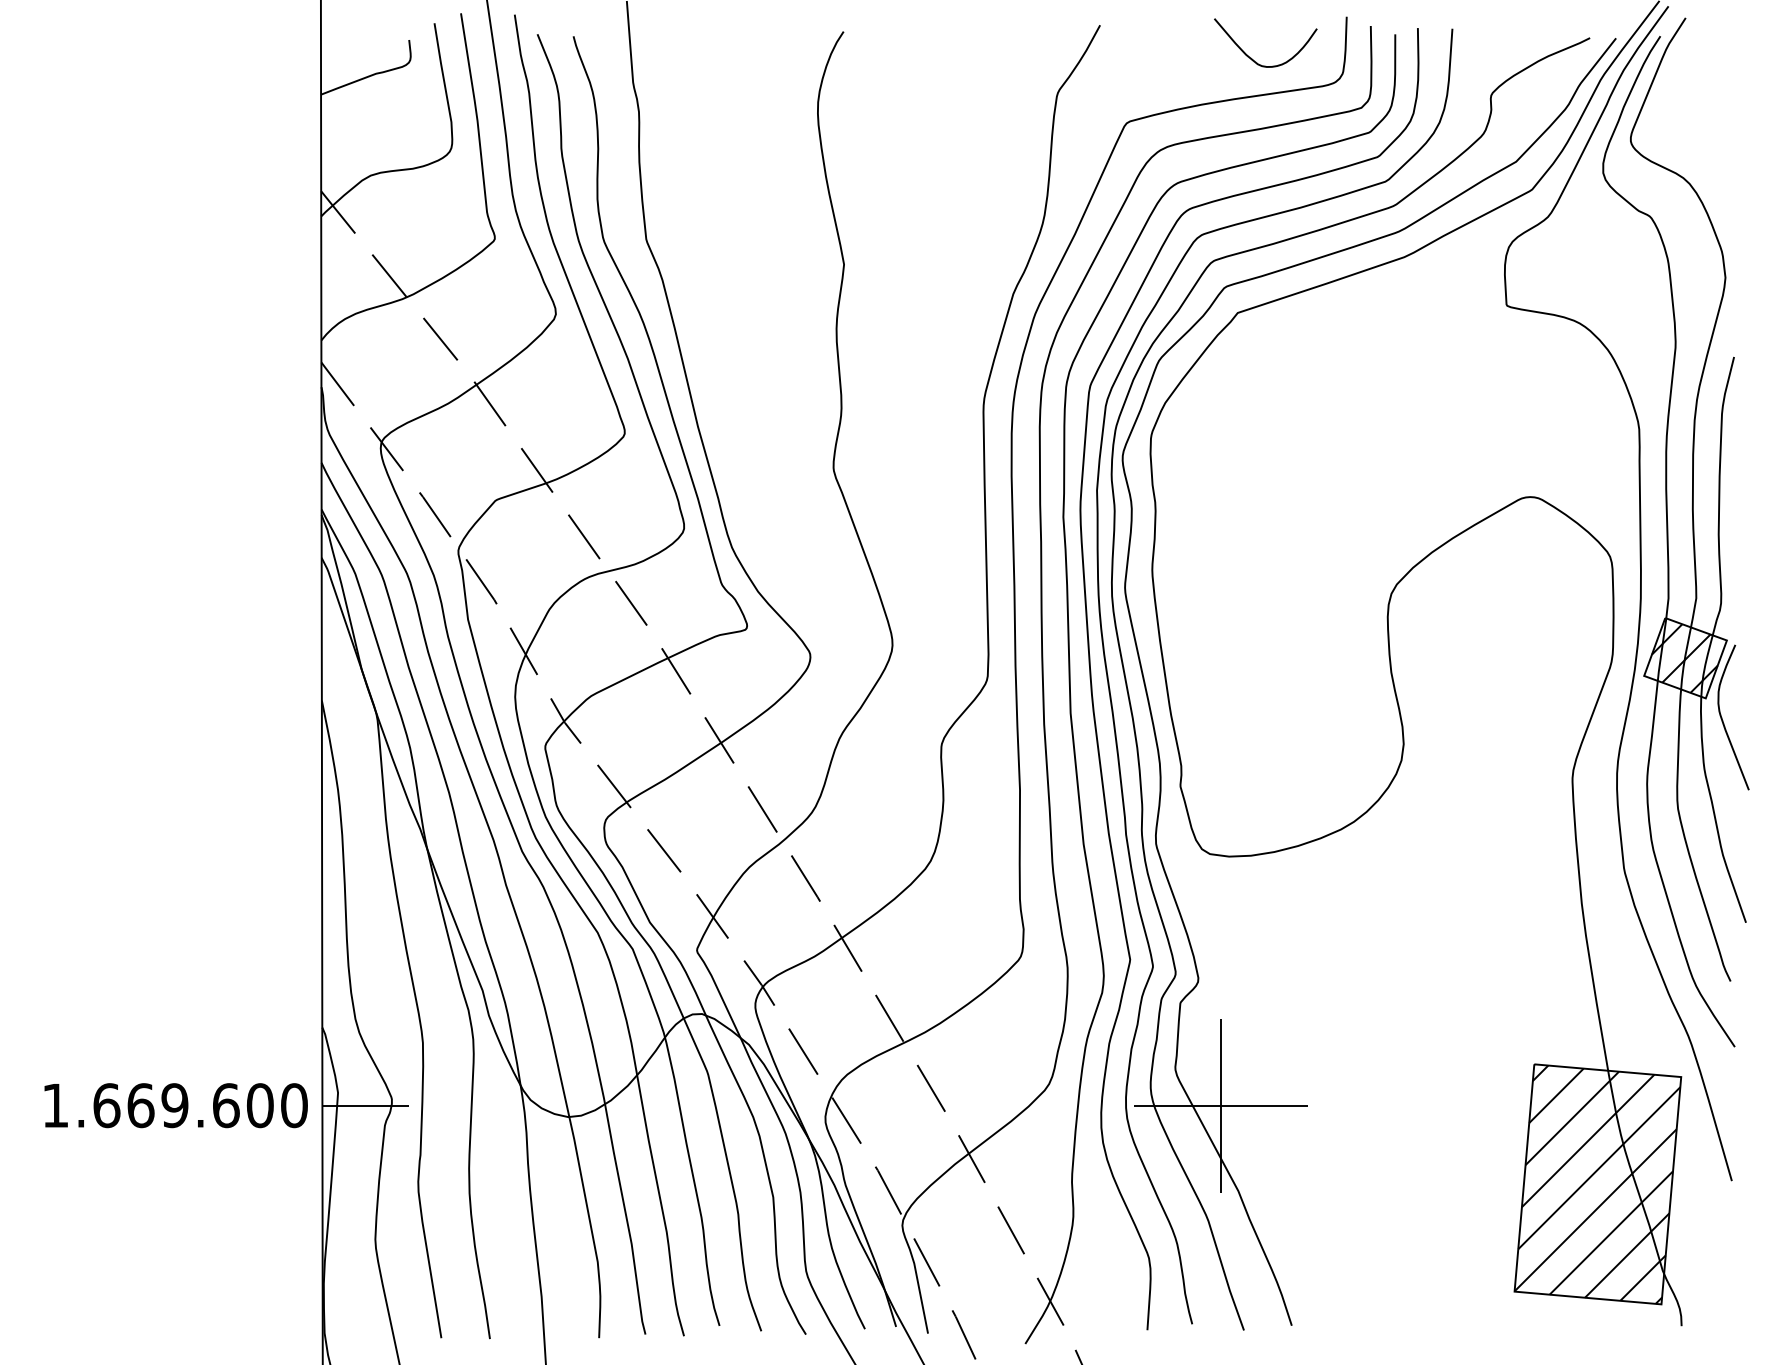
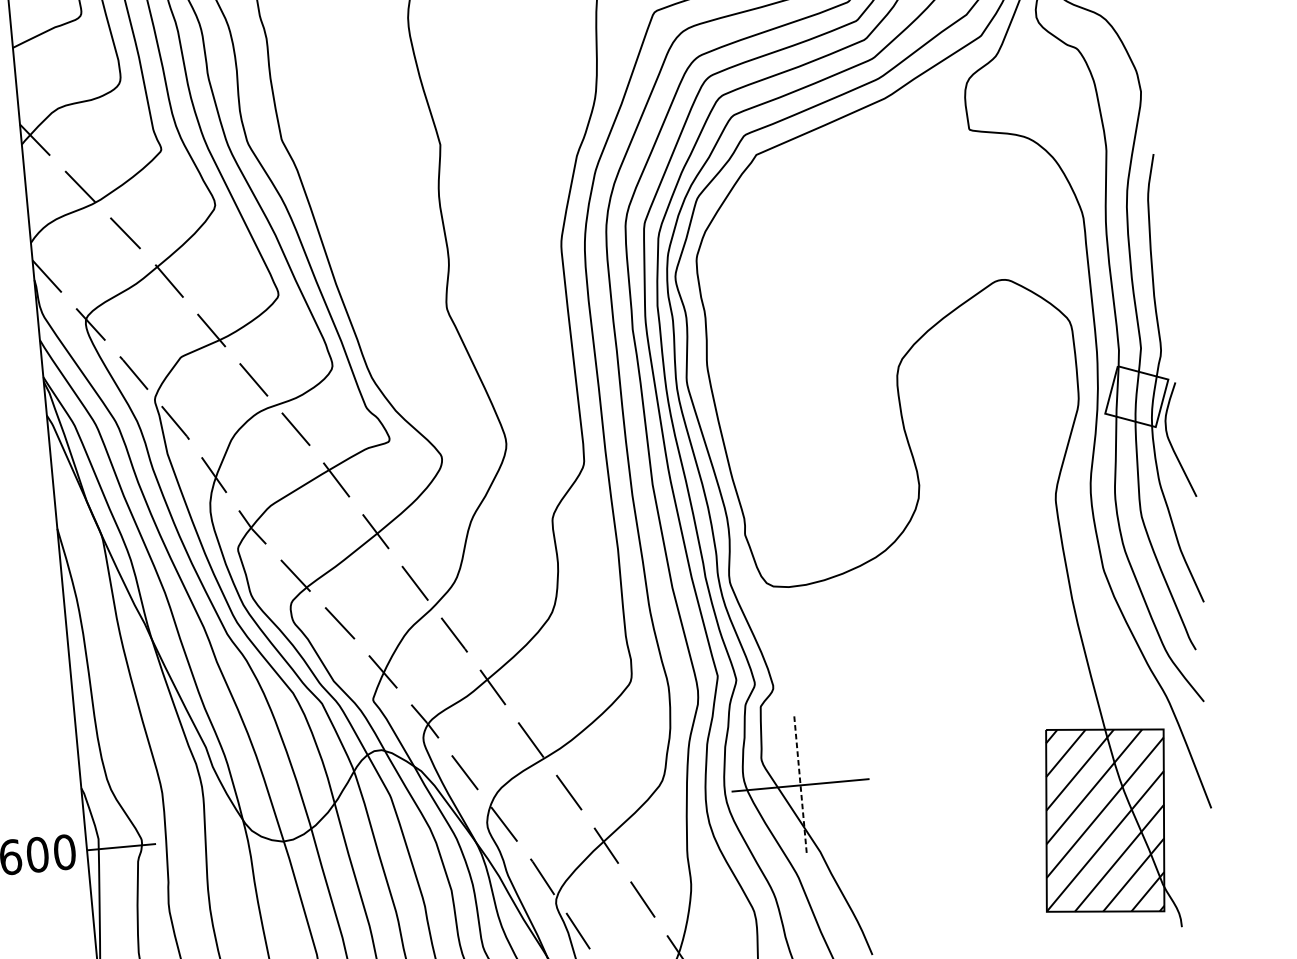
hatch: (1684, 658) -> (1135, 396), removed
line: (1221, 1105) -> (800, 785), solid -> dashed

